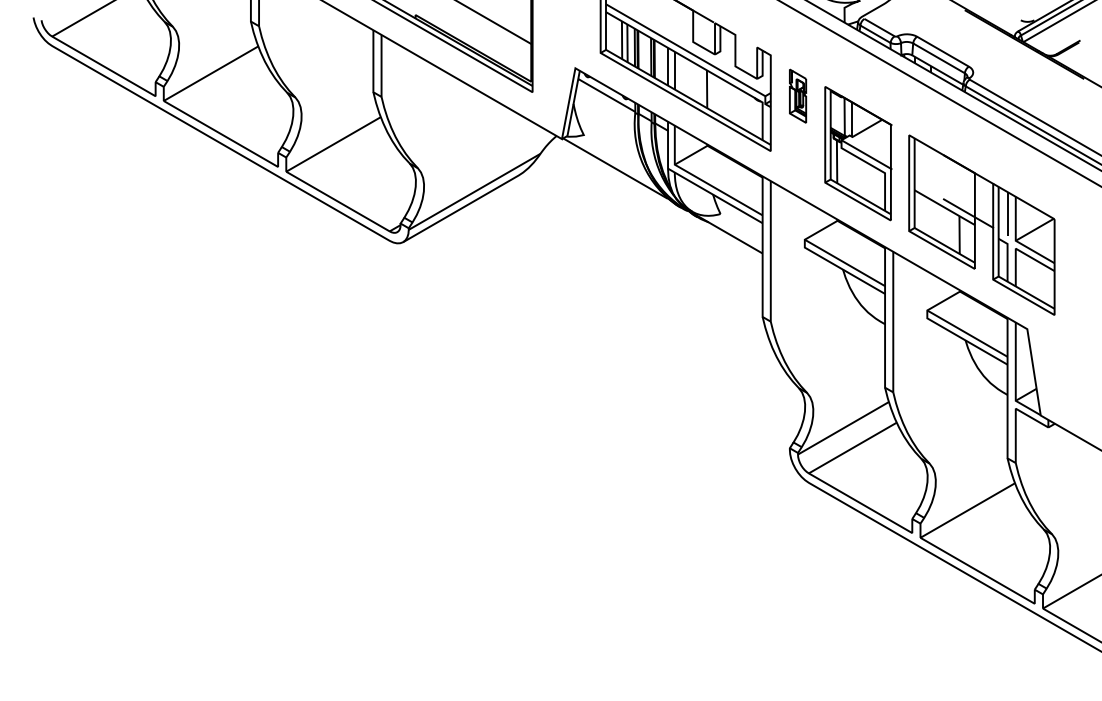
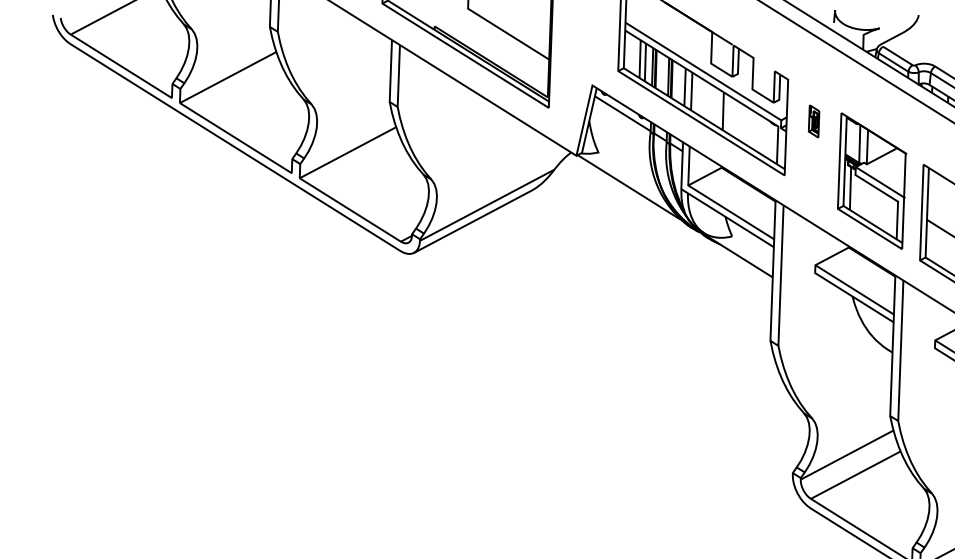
part: (798, 95) -> (814, 120), size x0.6

